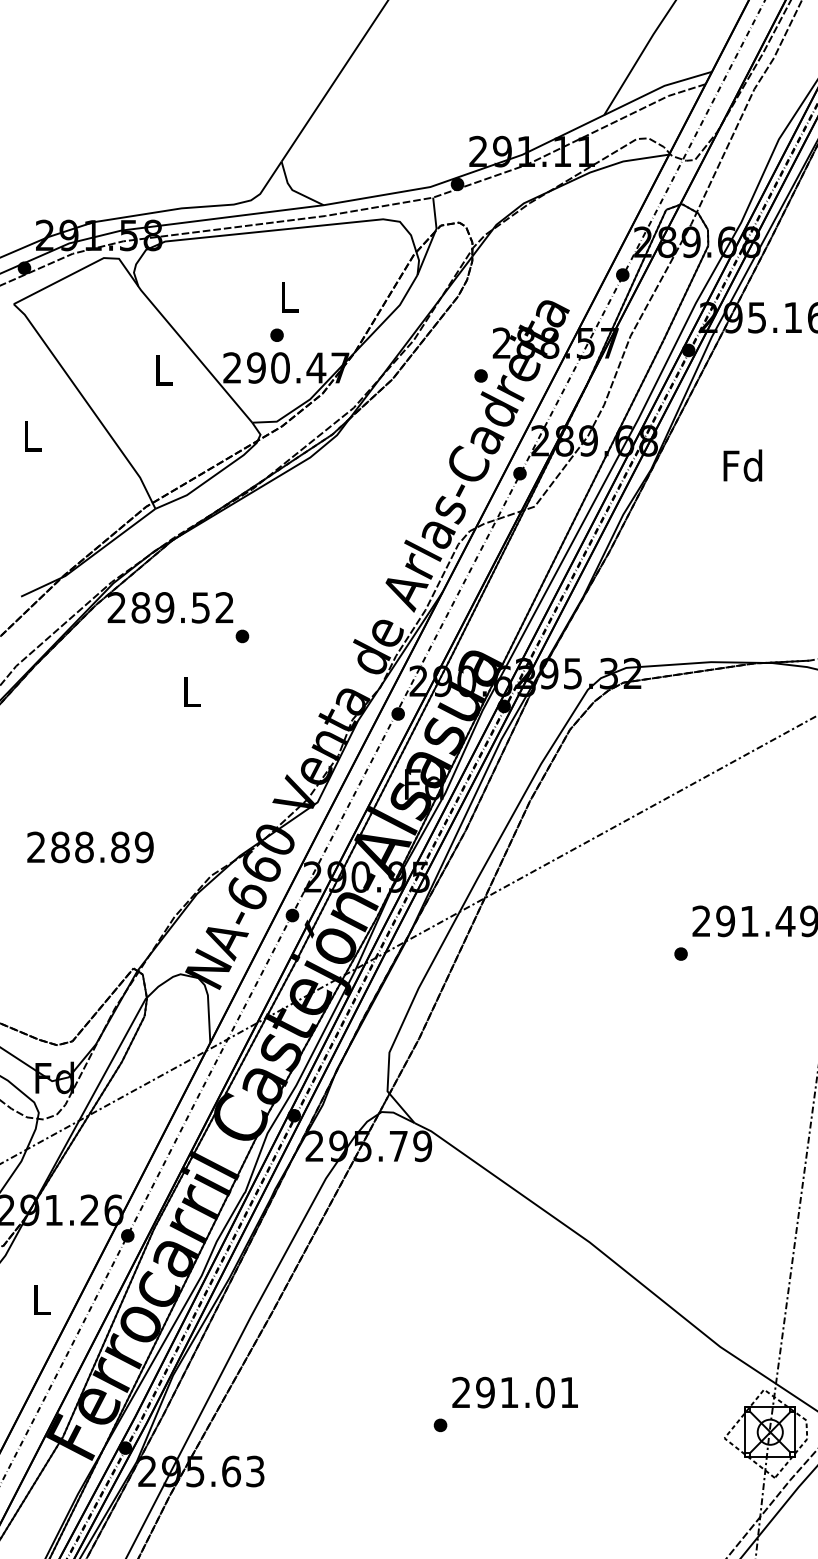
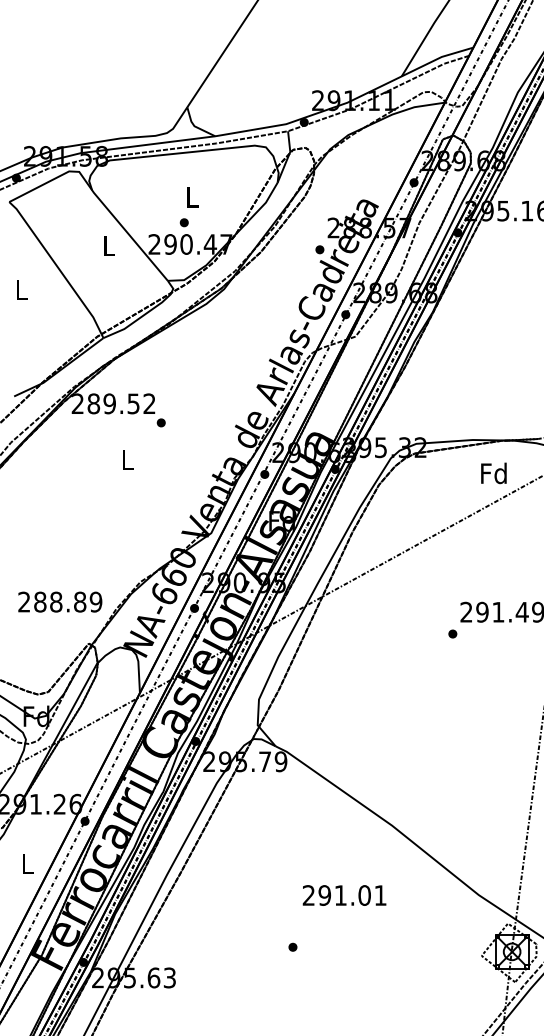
text: (742, 465) -> (493, 473), moved
text: (90, 846) -> (60, 601), moved
text: (515, 1392) -> (344, 895), moved

